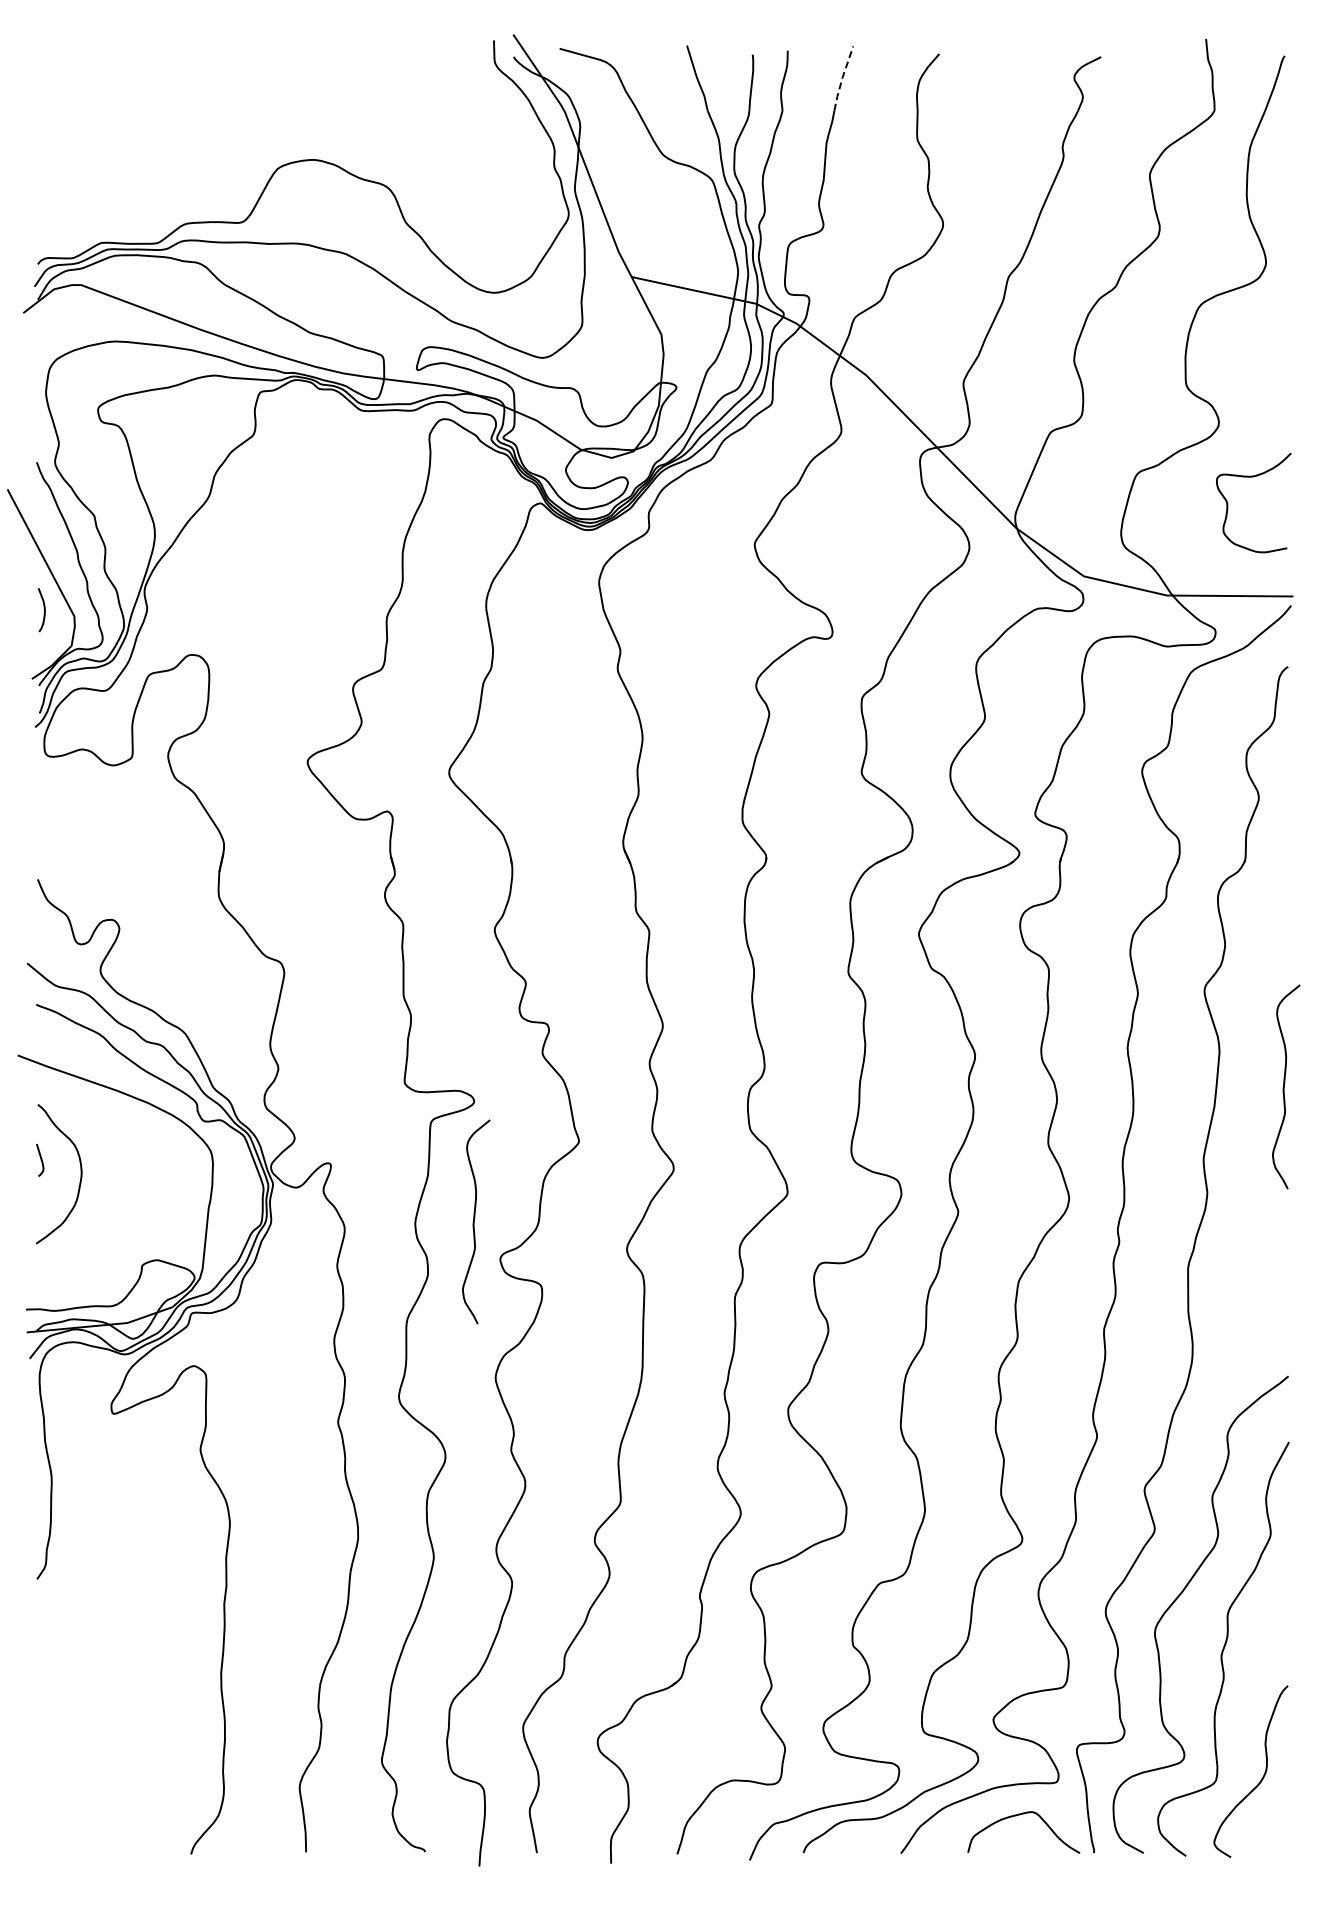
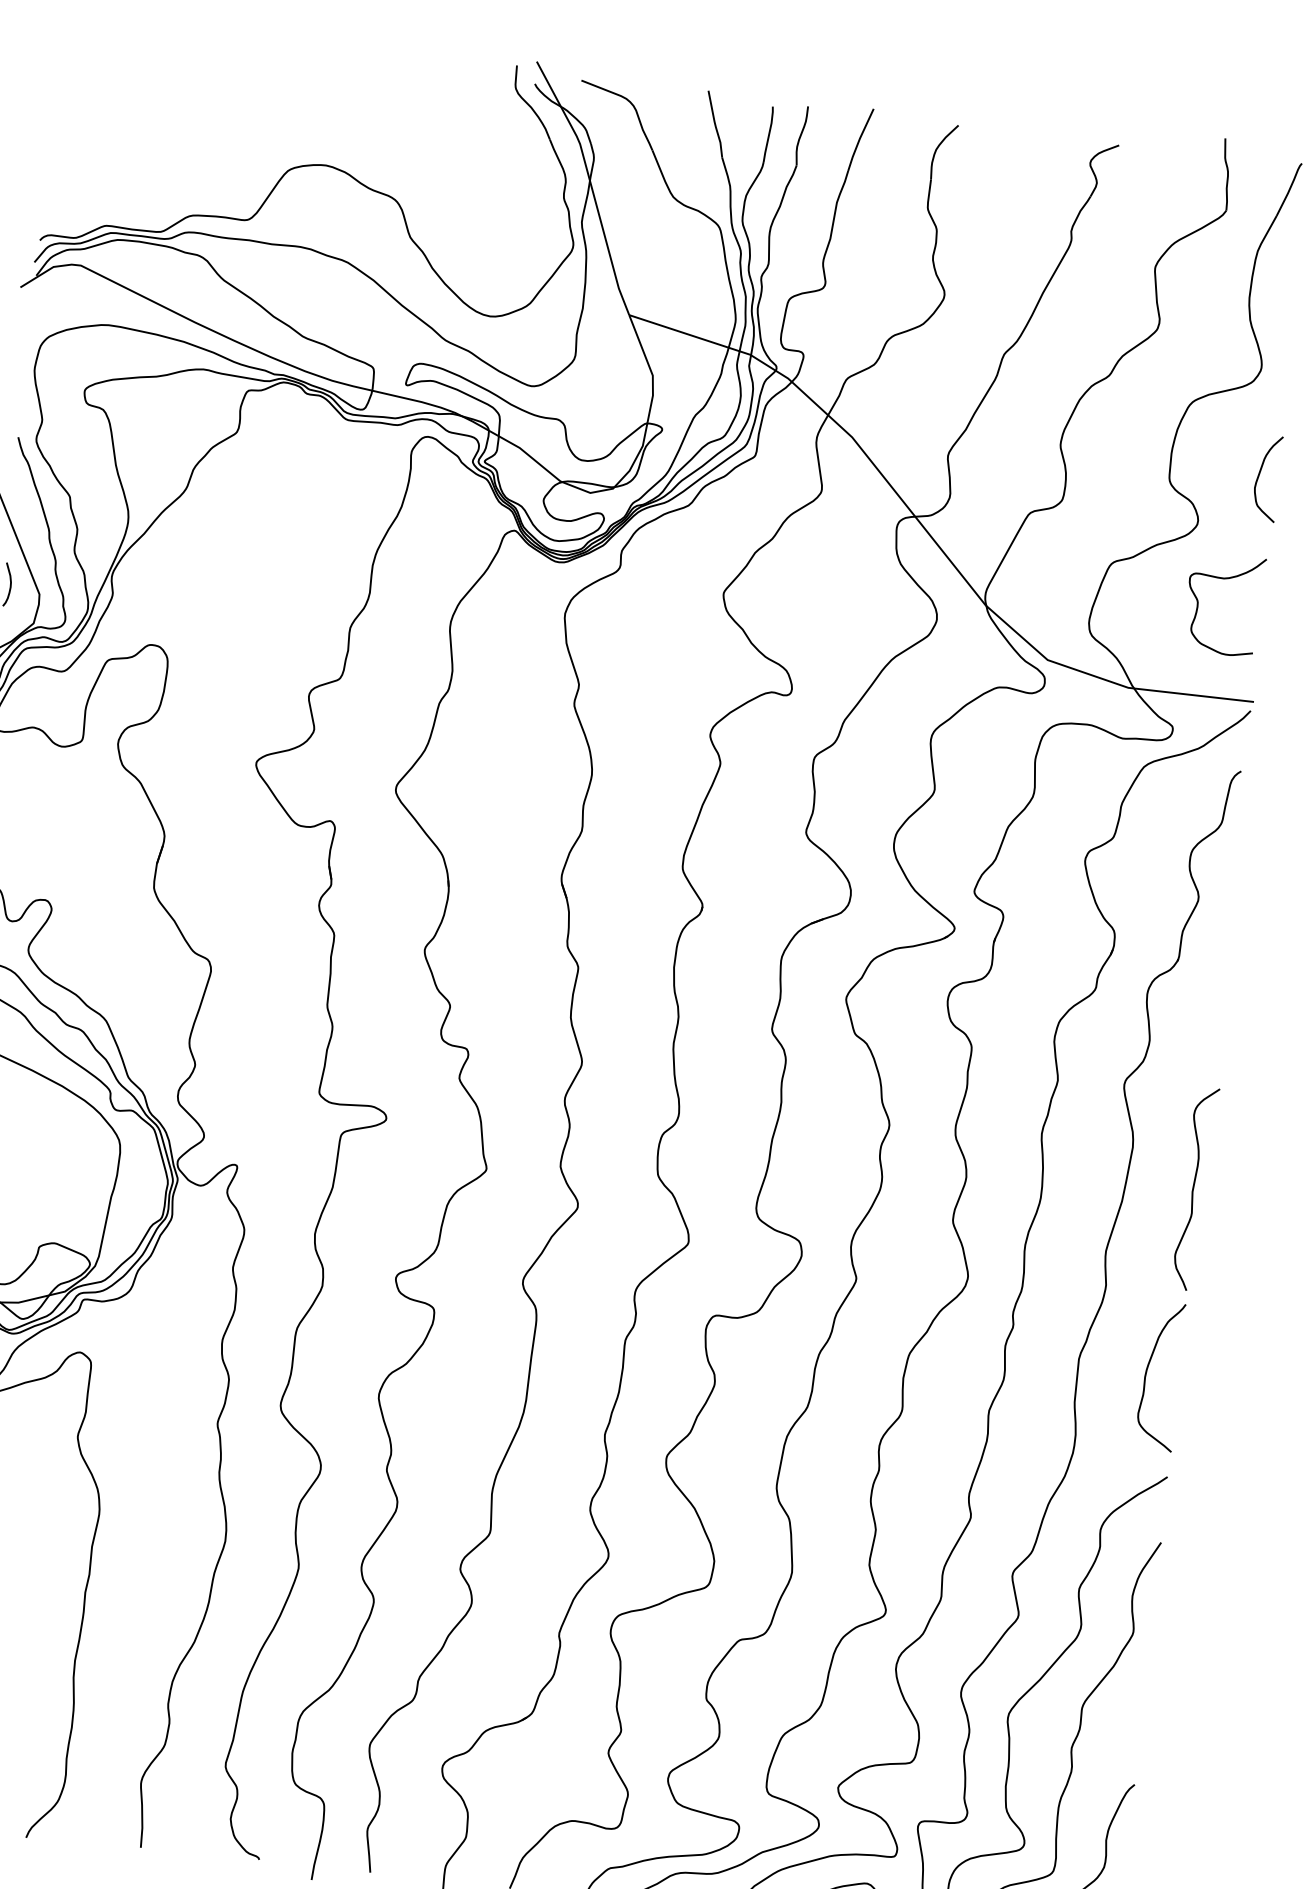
line: (842, 78) -> (859, 139), dashed -> solid
curve: (1275, 371) -> (1259, 476), added
curve: (474, 1221) -> (374, 1237), removed
curve: (1257, 1275) -> (1147, 1373), added

